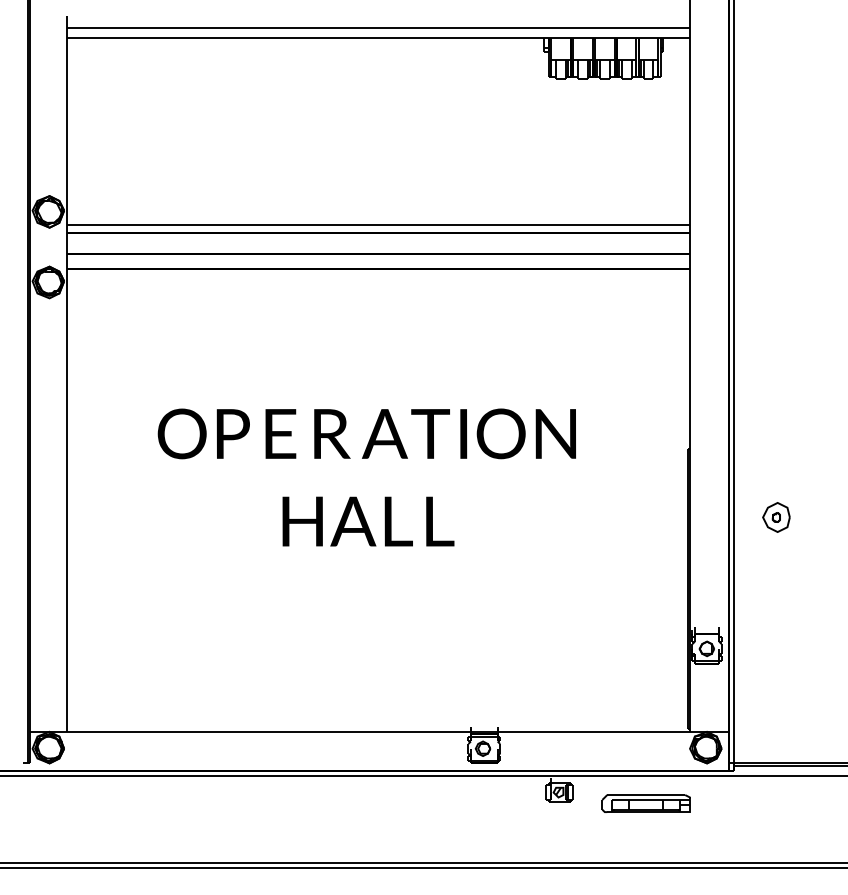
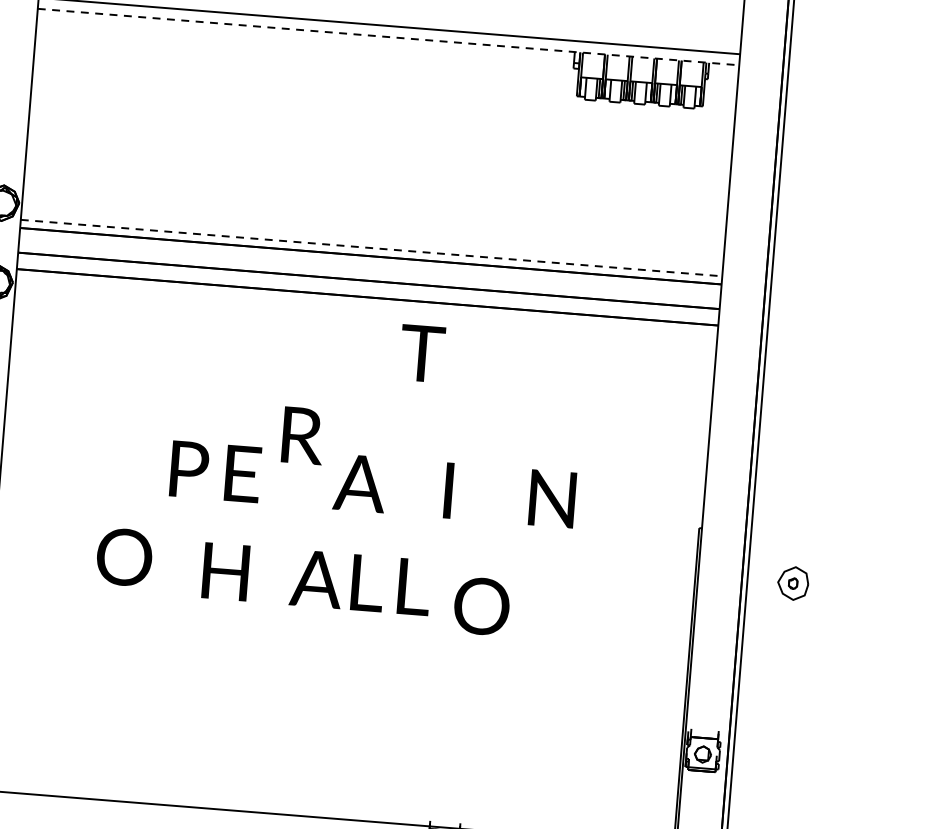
line: (378, 37) -> (388, 36), solid -> dashed
line: (378, 225) -> (371, 248), solid -> dashed
text: (181, 433) -> (123, 556), moved
text: (332, 433) -> (303, 435), moved
text: (430, 433) -> (422, 353), moved
text: (500, 433) -> (481, 605), moved
part: (776, 517) -> (793, 583), moved
text: (302, 521) -> (225, 571), moved

